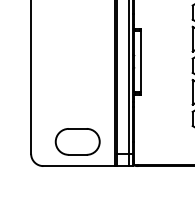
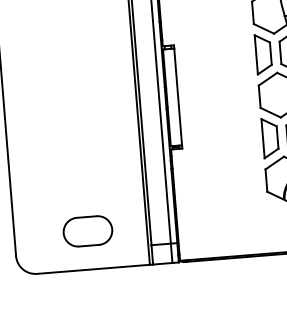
part: (77, 141) -> (87, 230), size x0.7

